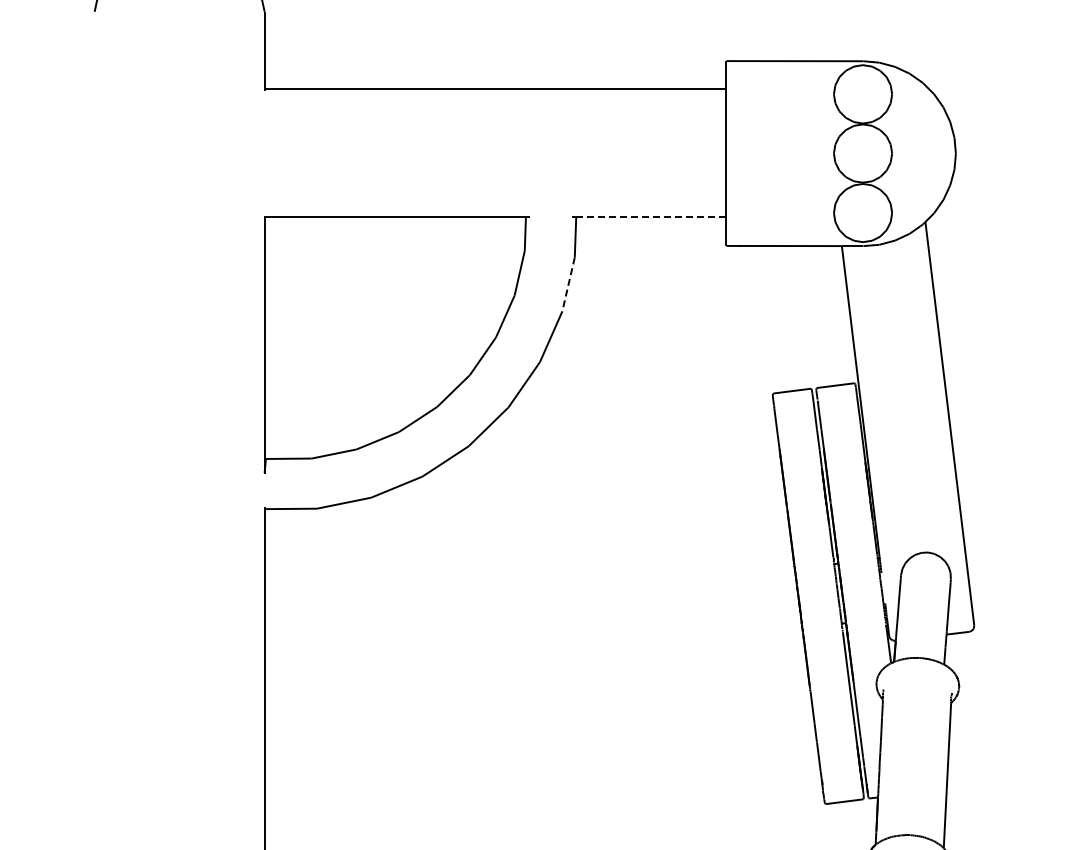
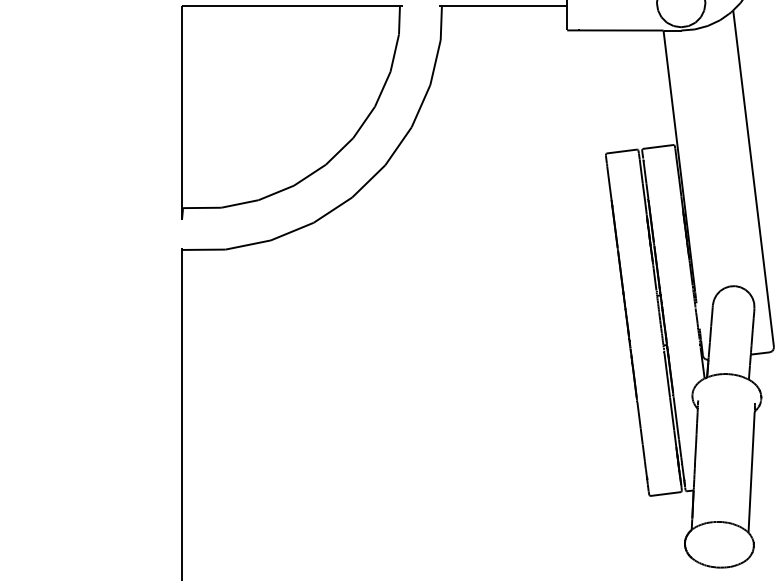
line: (651, 217) -> (504, 6), dashed -> solid
line: (568, 284) -> (435, 62), dashed -> solid

